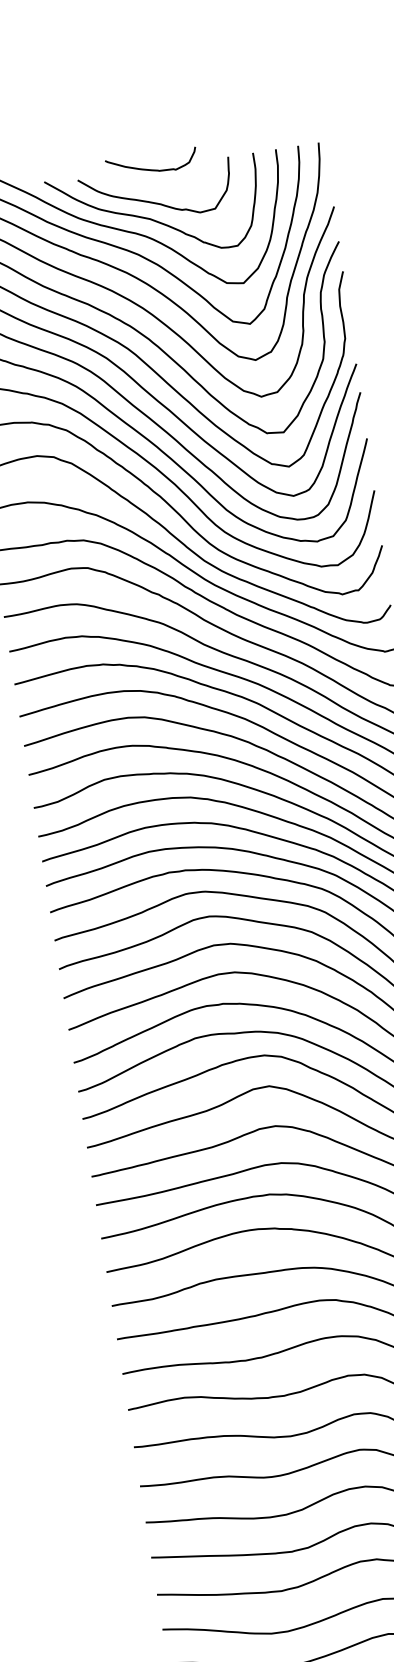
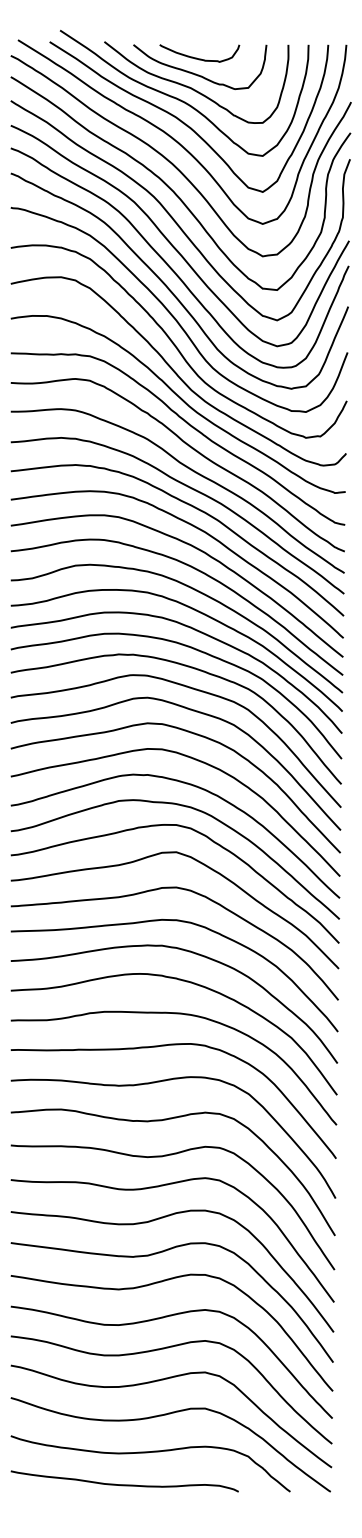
curve: (148, 168) -> (196, 57), moved

